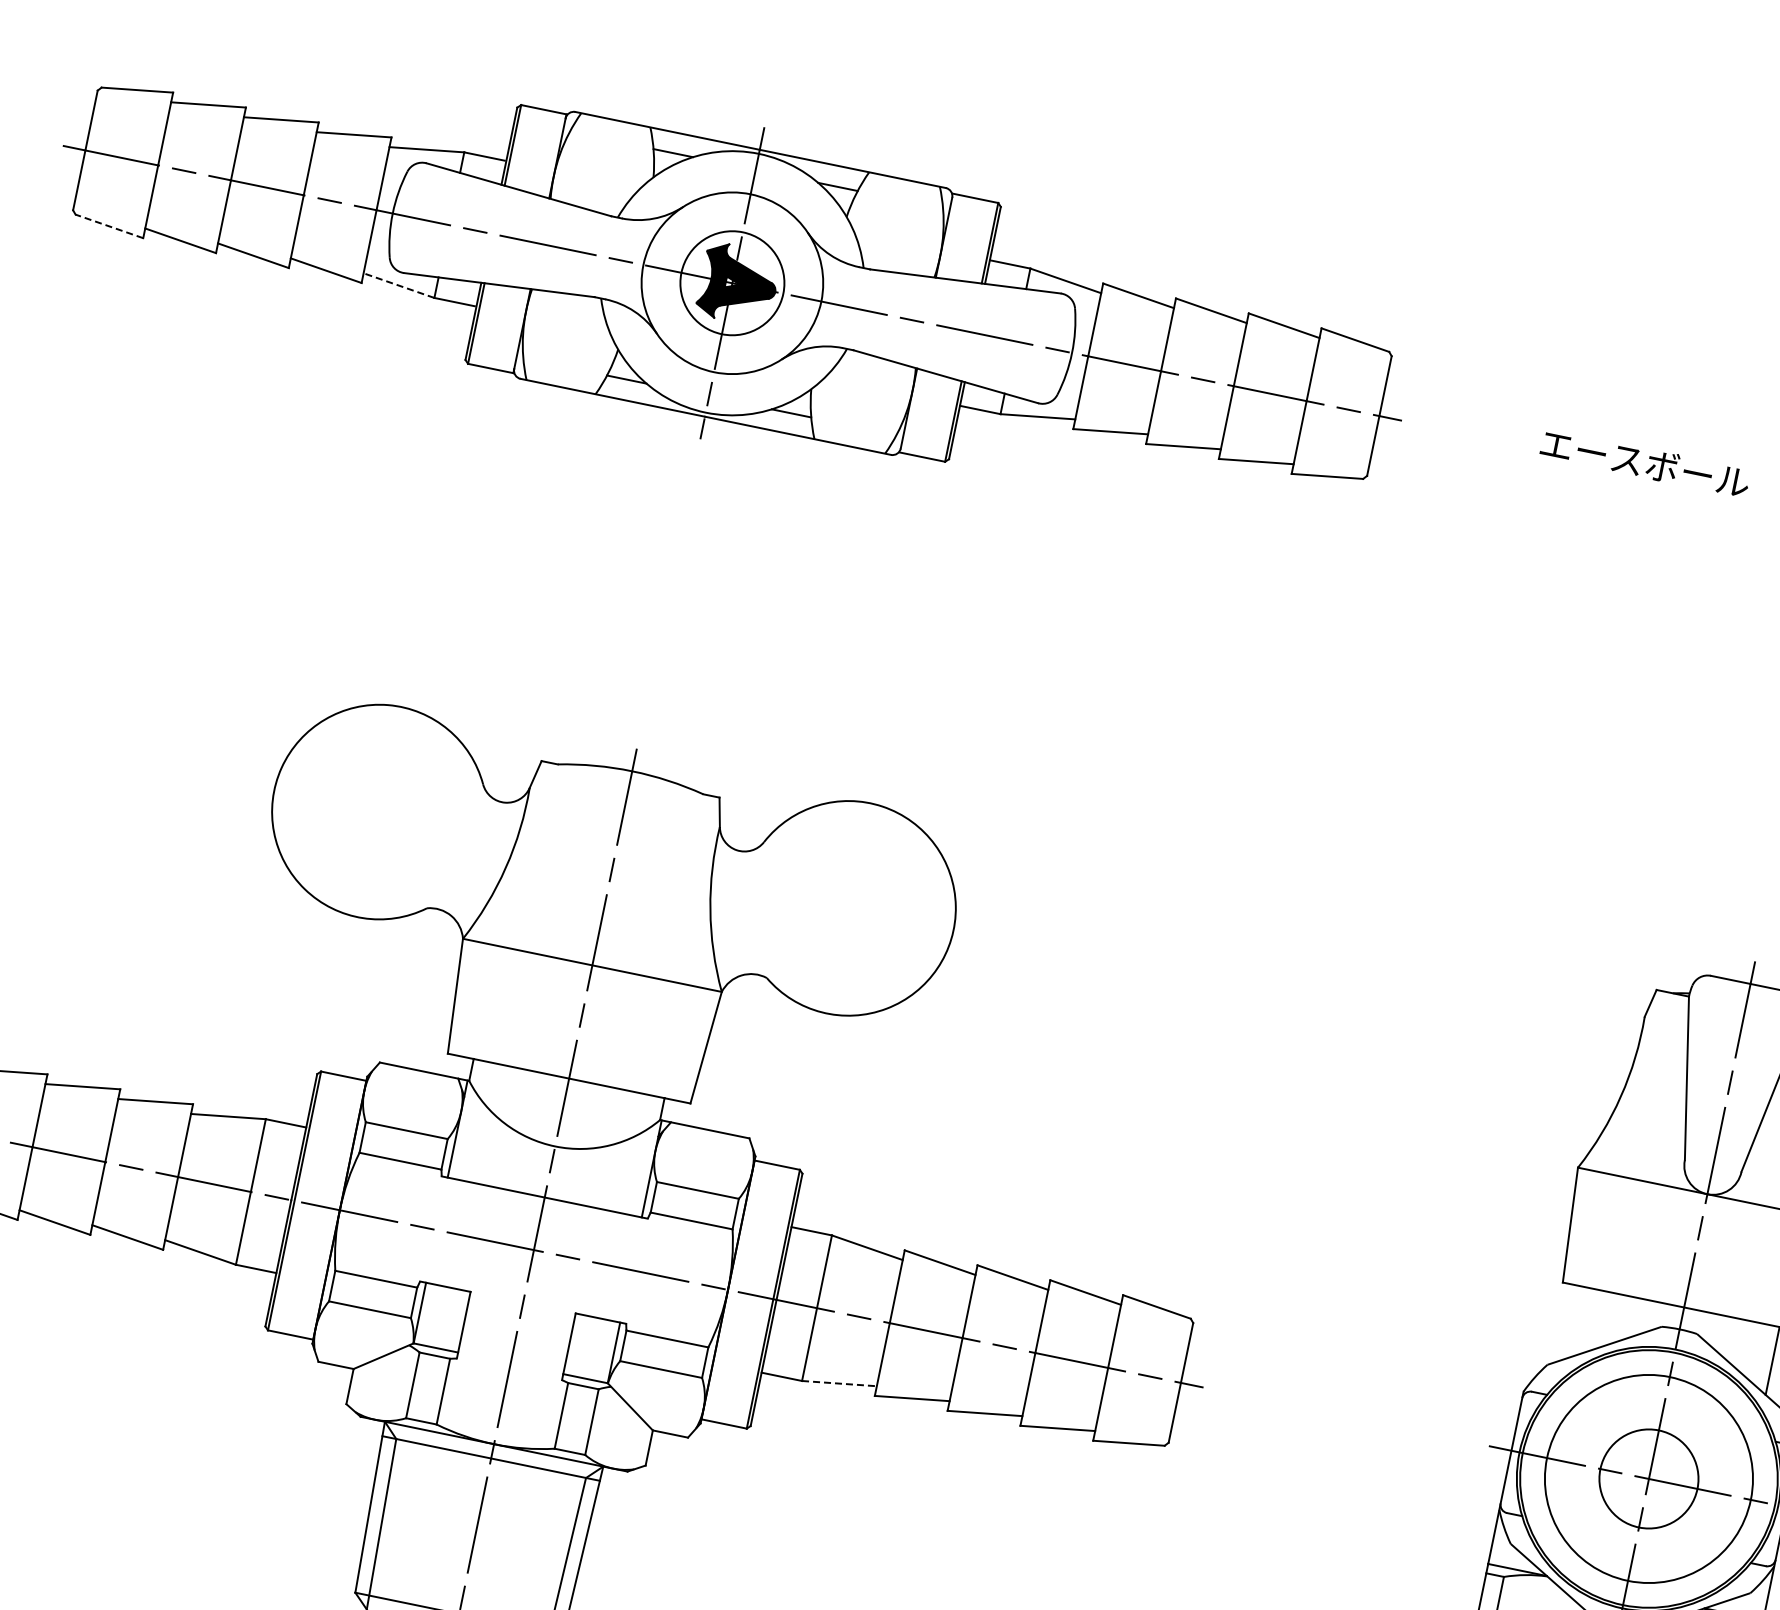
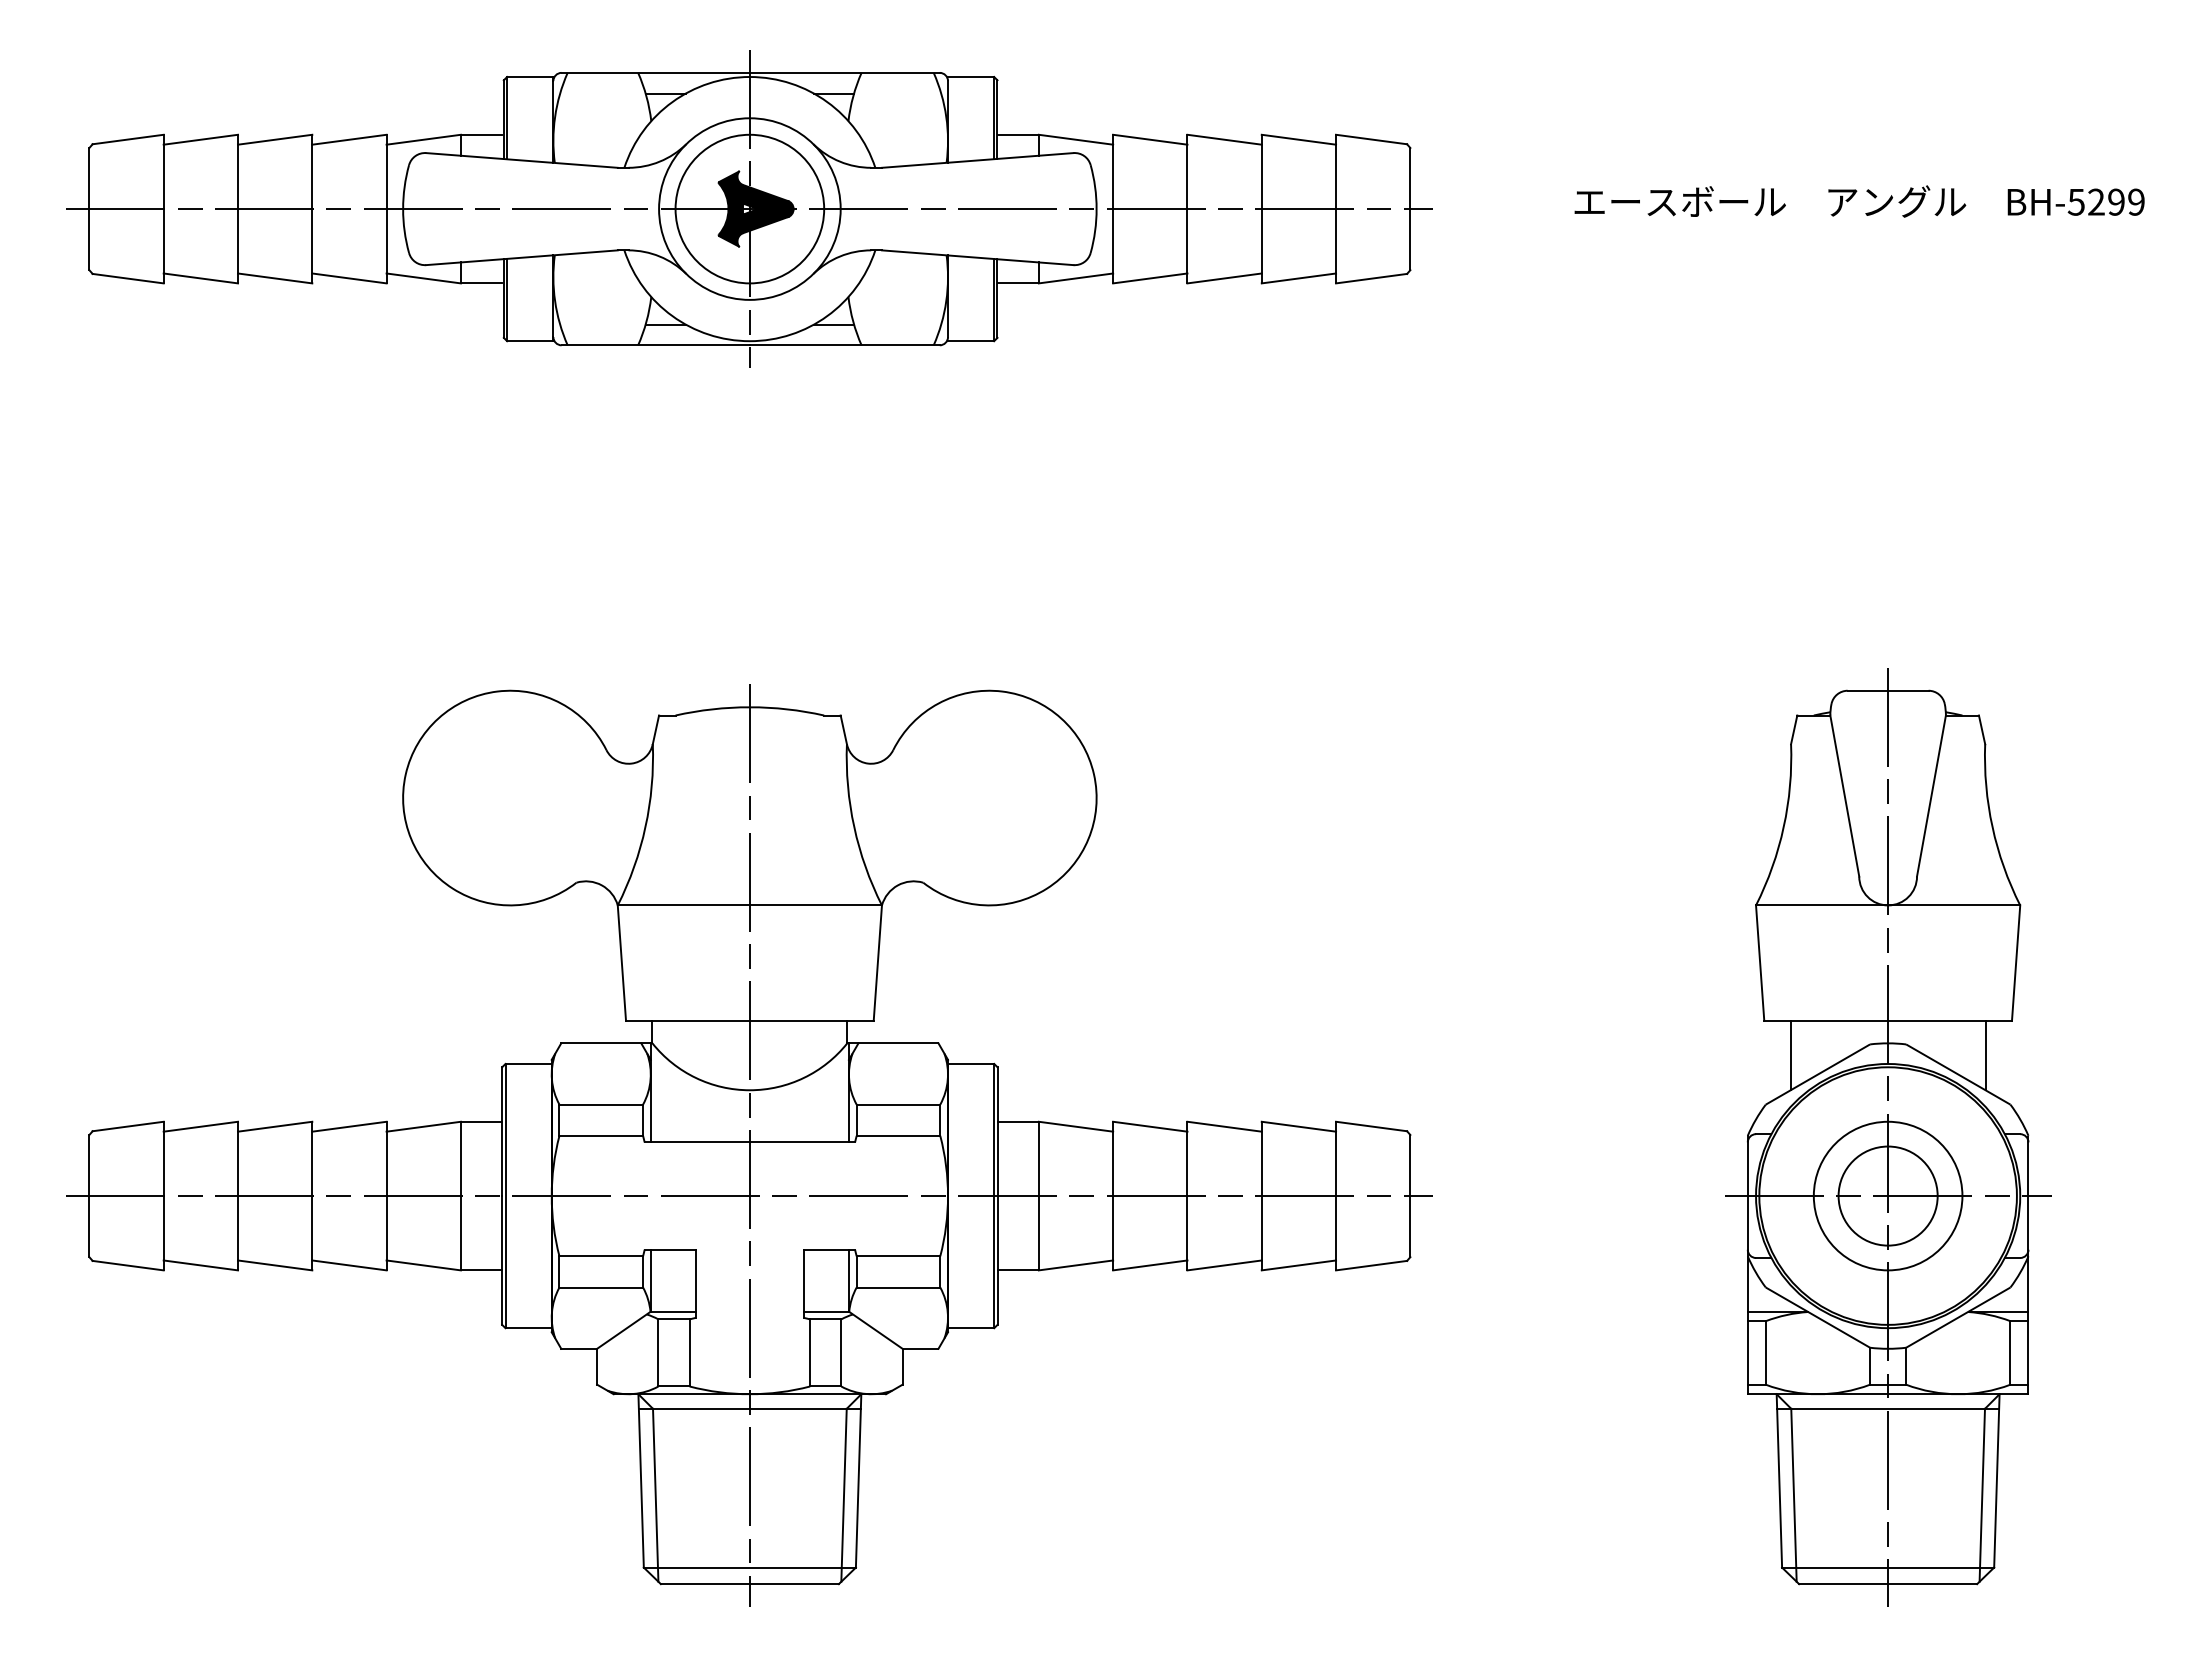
line: (109, 226) -> (128, 278), dashed -> solid
circle: (732, 282) -> (749, 208), size x1.43
line: (398, 285) -> (423, 278), dashed -> solid
line: (1581, 1321) -> (1790, 1055), added
line: (839, 1383) -> (1076, 1265), dashed -> solid
circle: (1648, 1478) -> (1887, 1195), size x0.71

